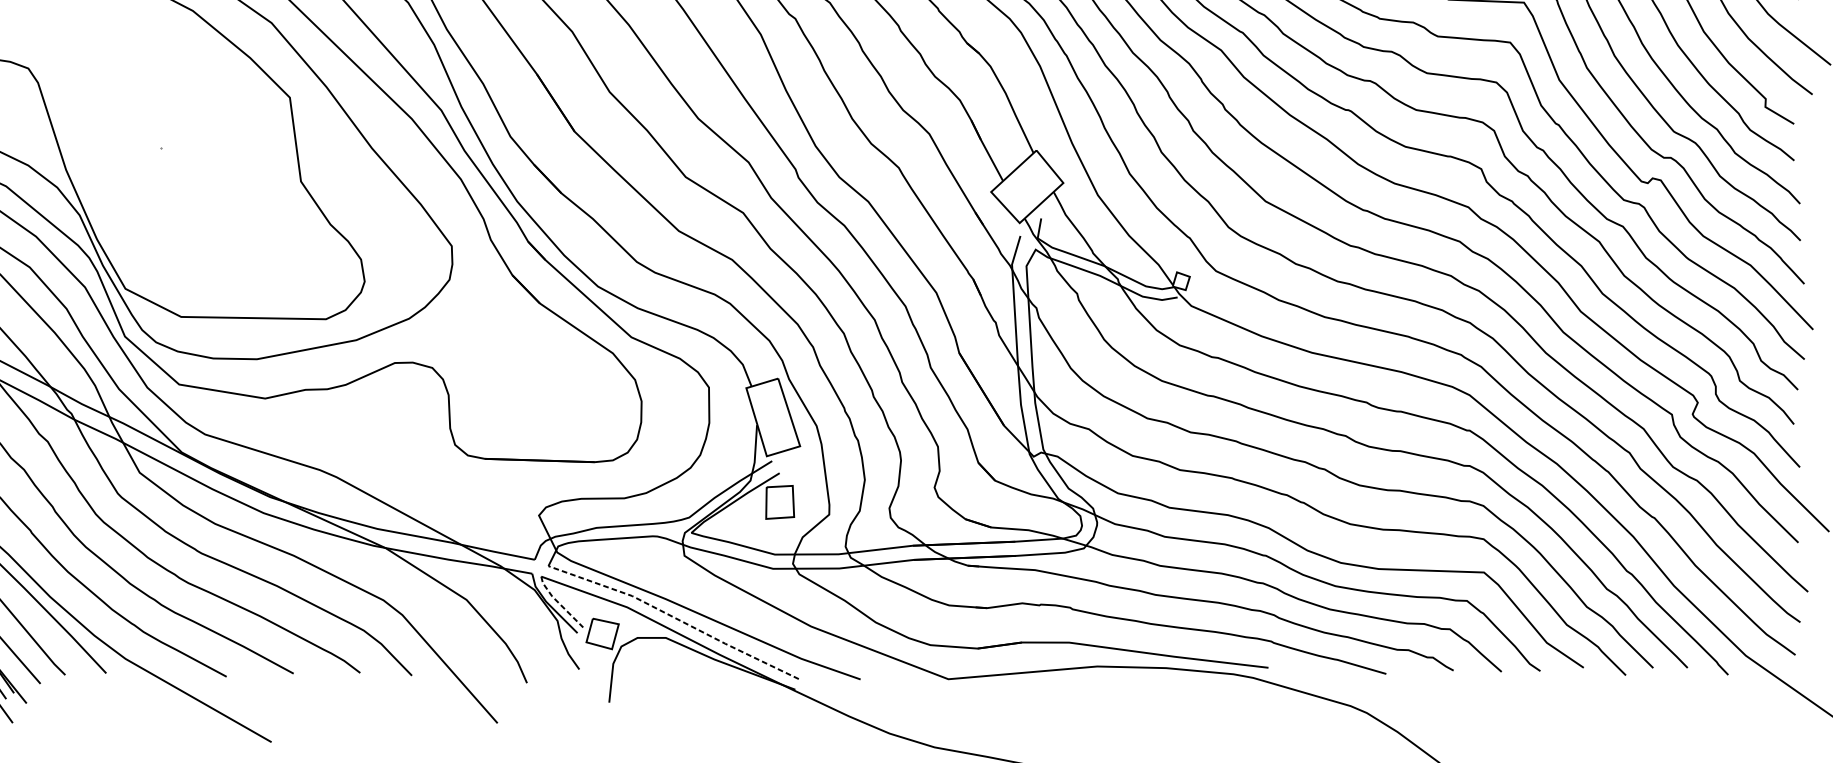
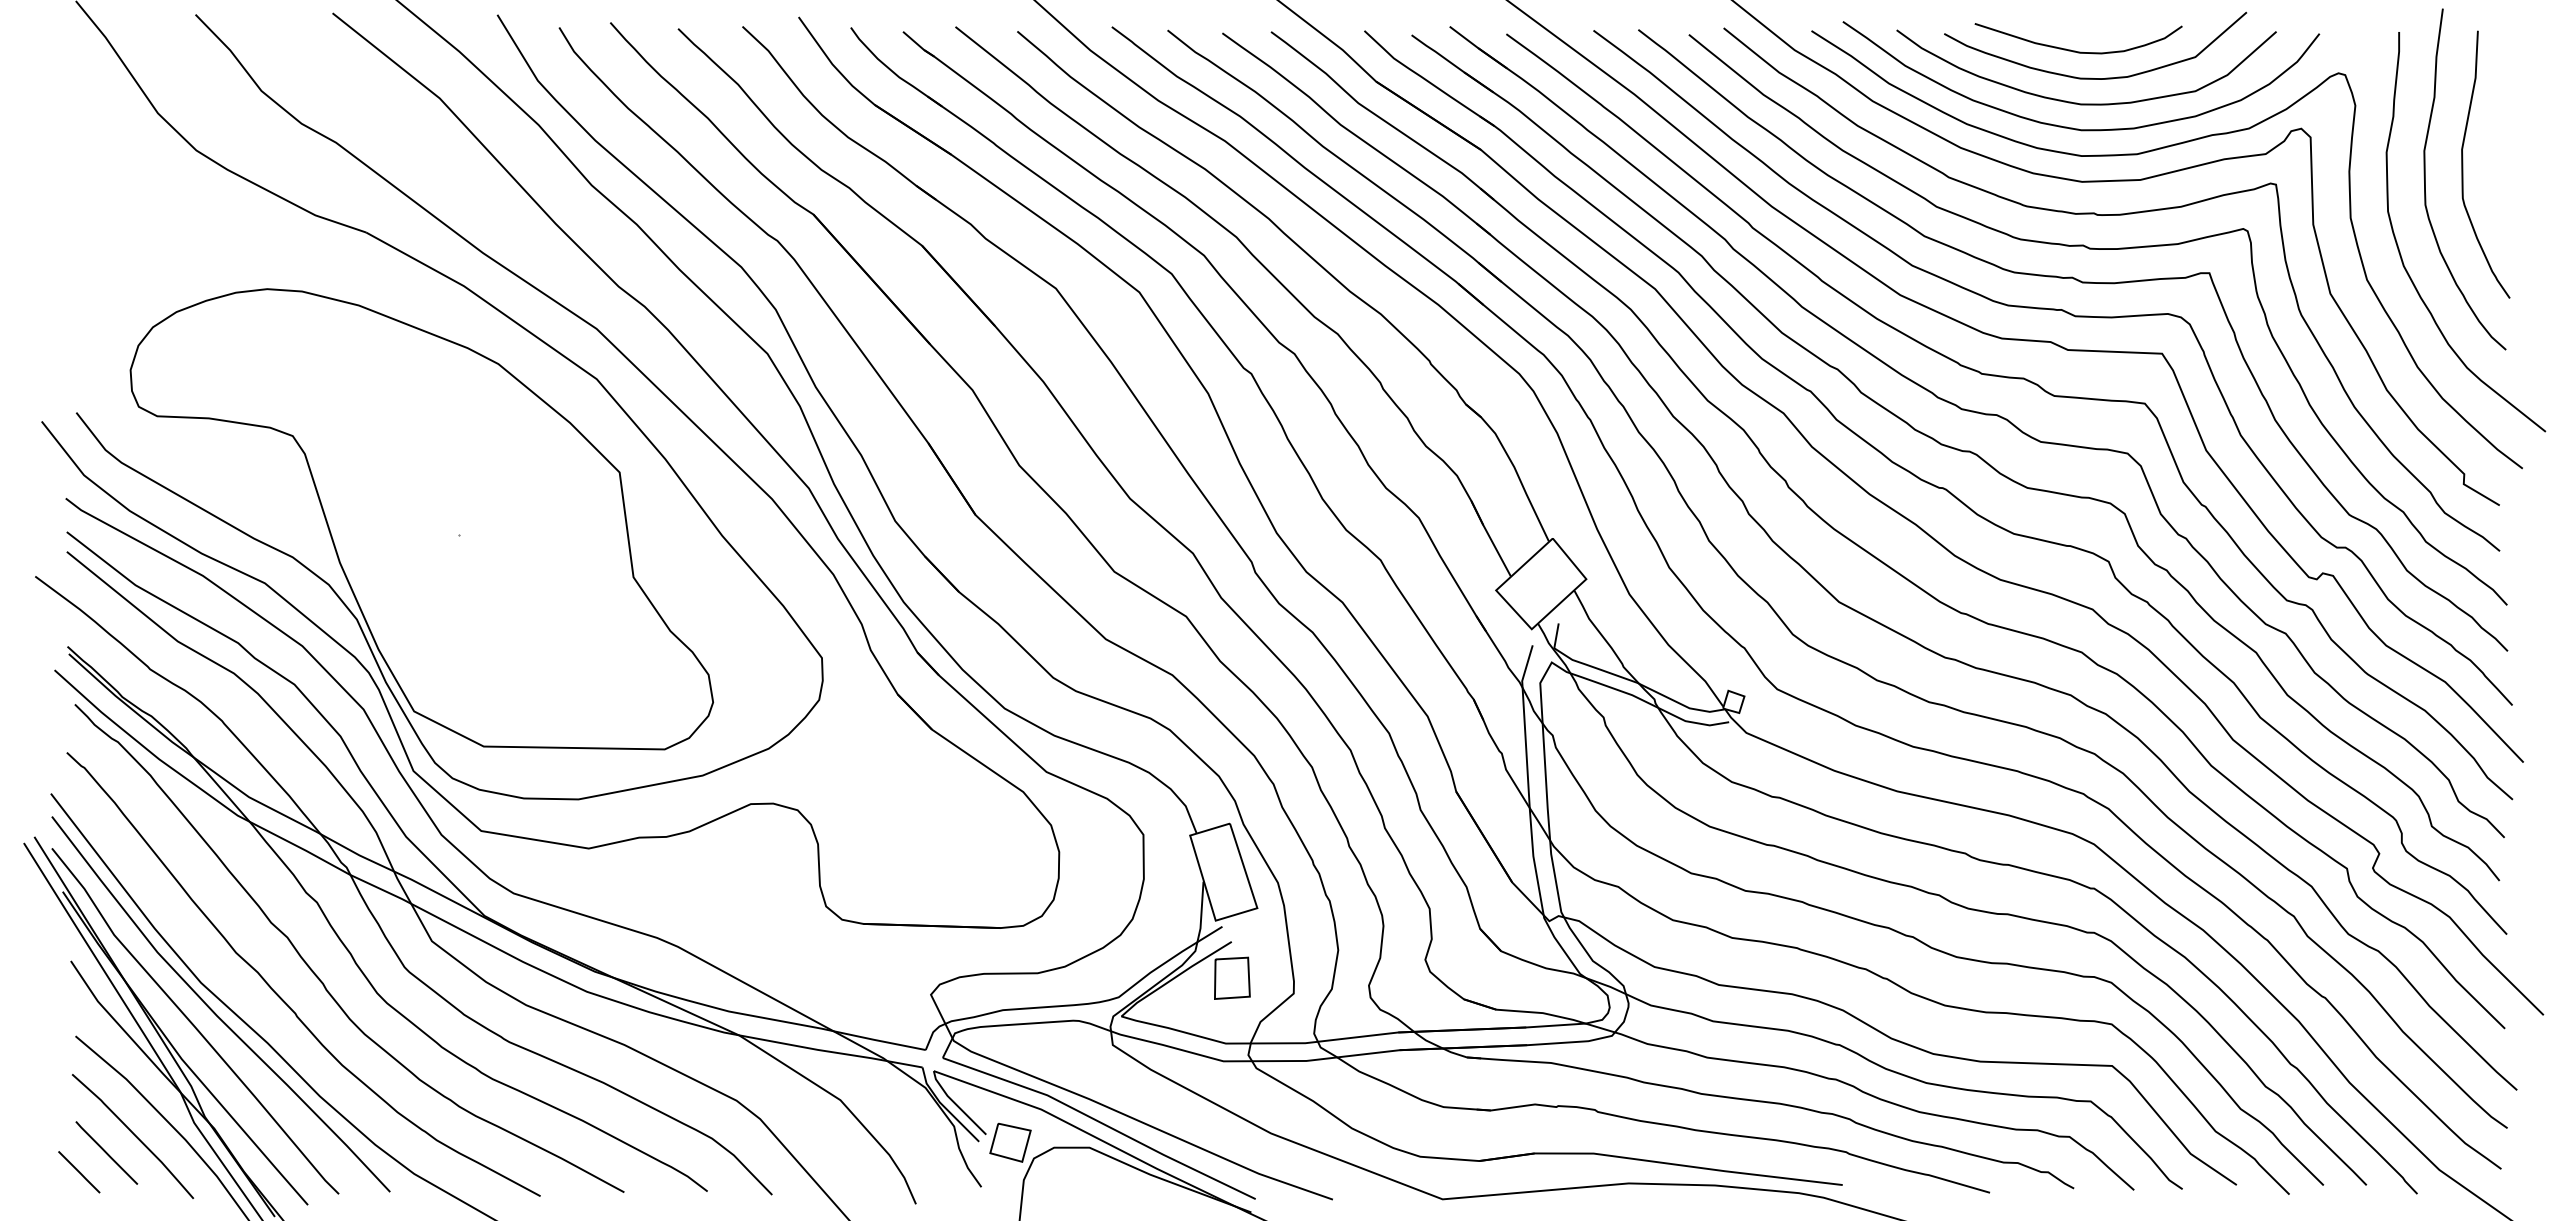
line: (558, 603) -> (955, 1104), dashed -> solid
line: (674, 617) -> (1100, 1122), dashed -> solid

